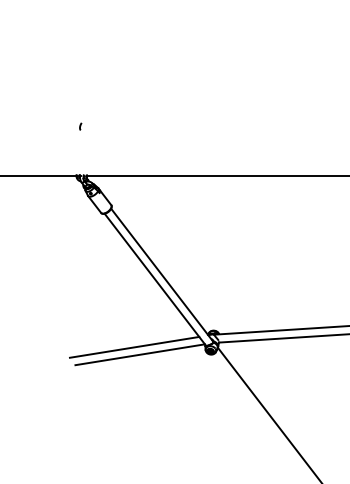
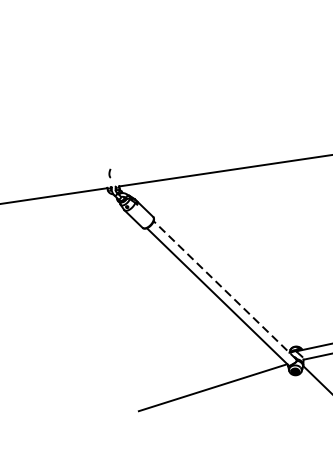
curve: (80, 126) -> (109, 173), moved
line: (162, 275) -> (225, 290), solid -> dashed
line: (134, 346) -> (204, 378), removed

